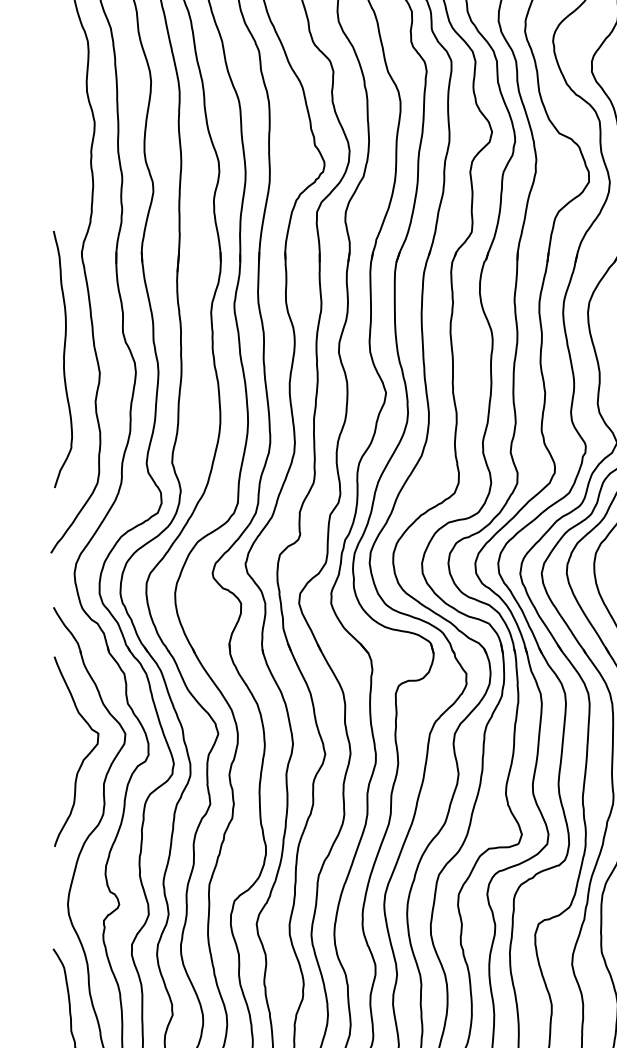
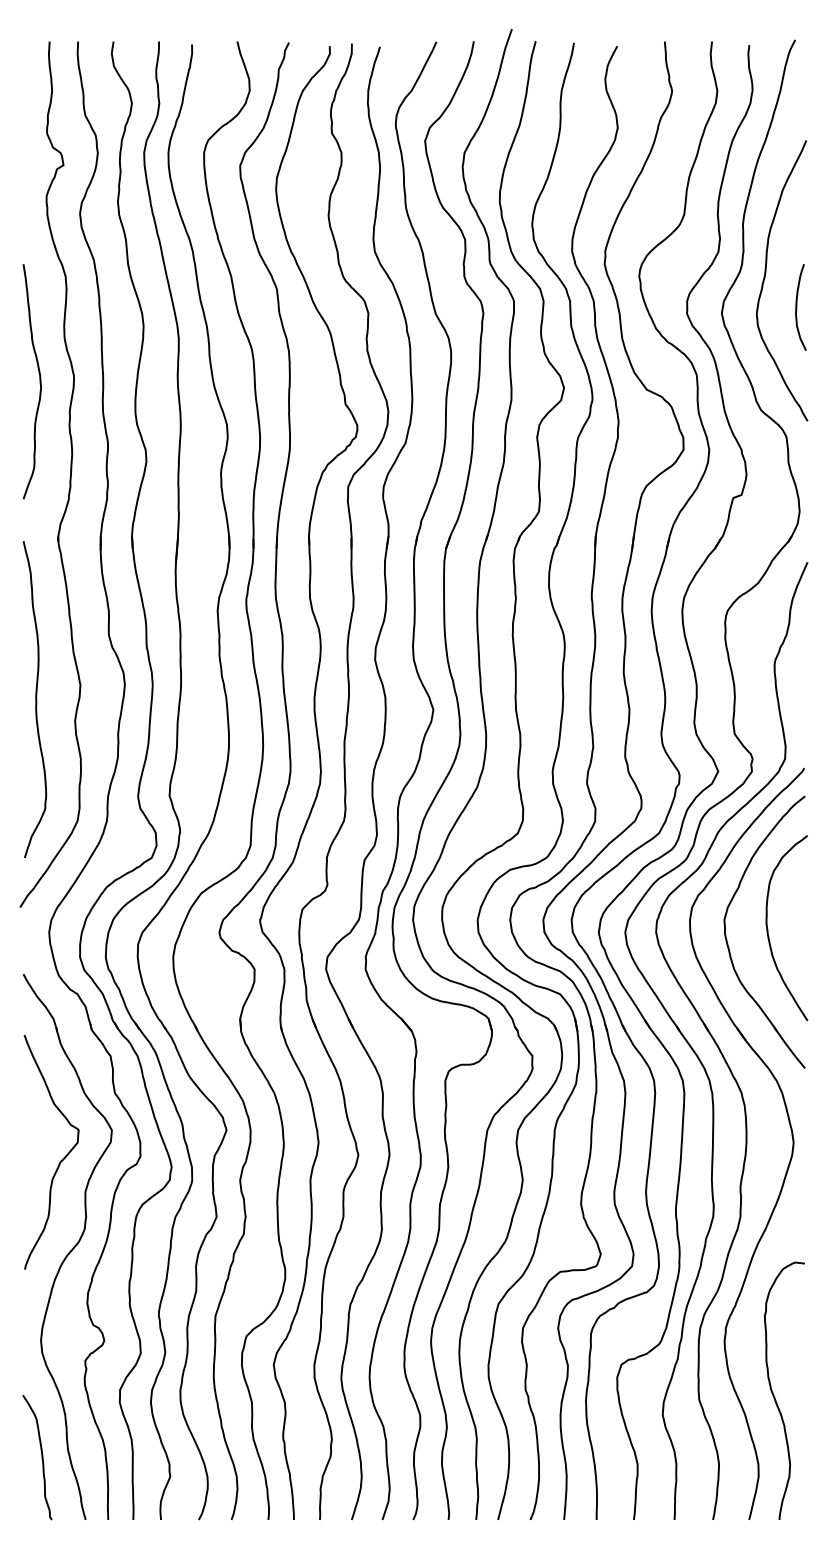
curve: (66, 126) -> (39, 381), added
curve: (63, 359) -> (35, 699), moved

